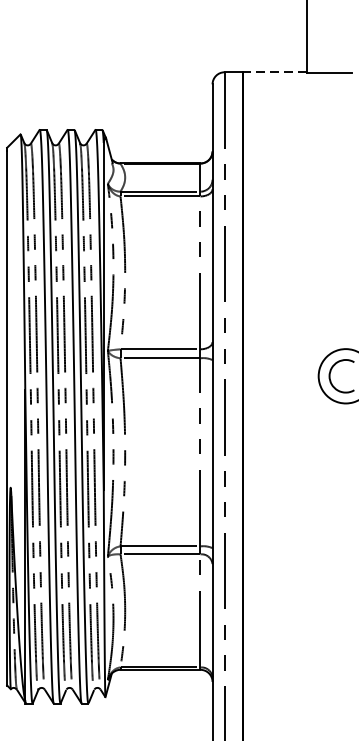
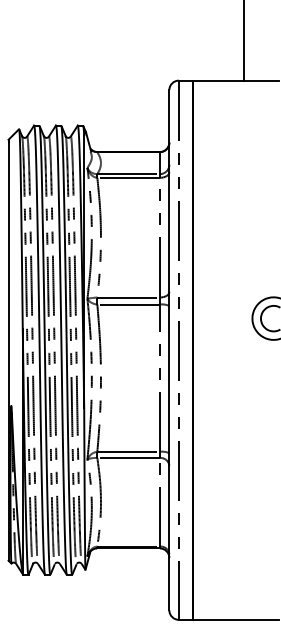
line: (274, 72) -> (217, 80), dashed -> solid

